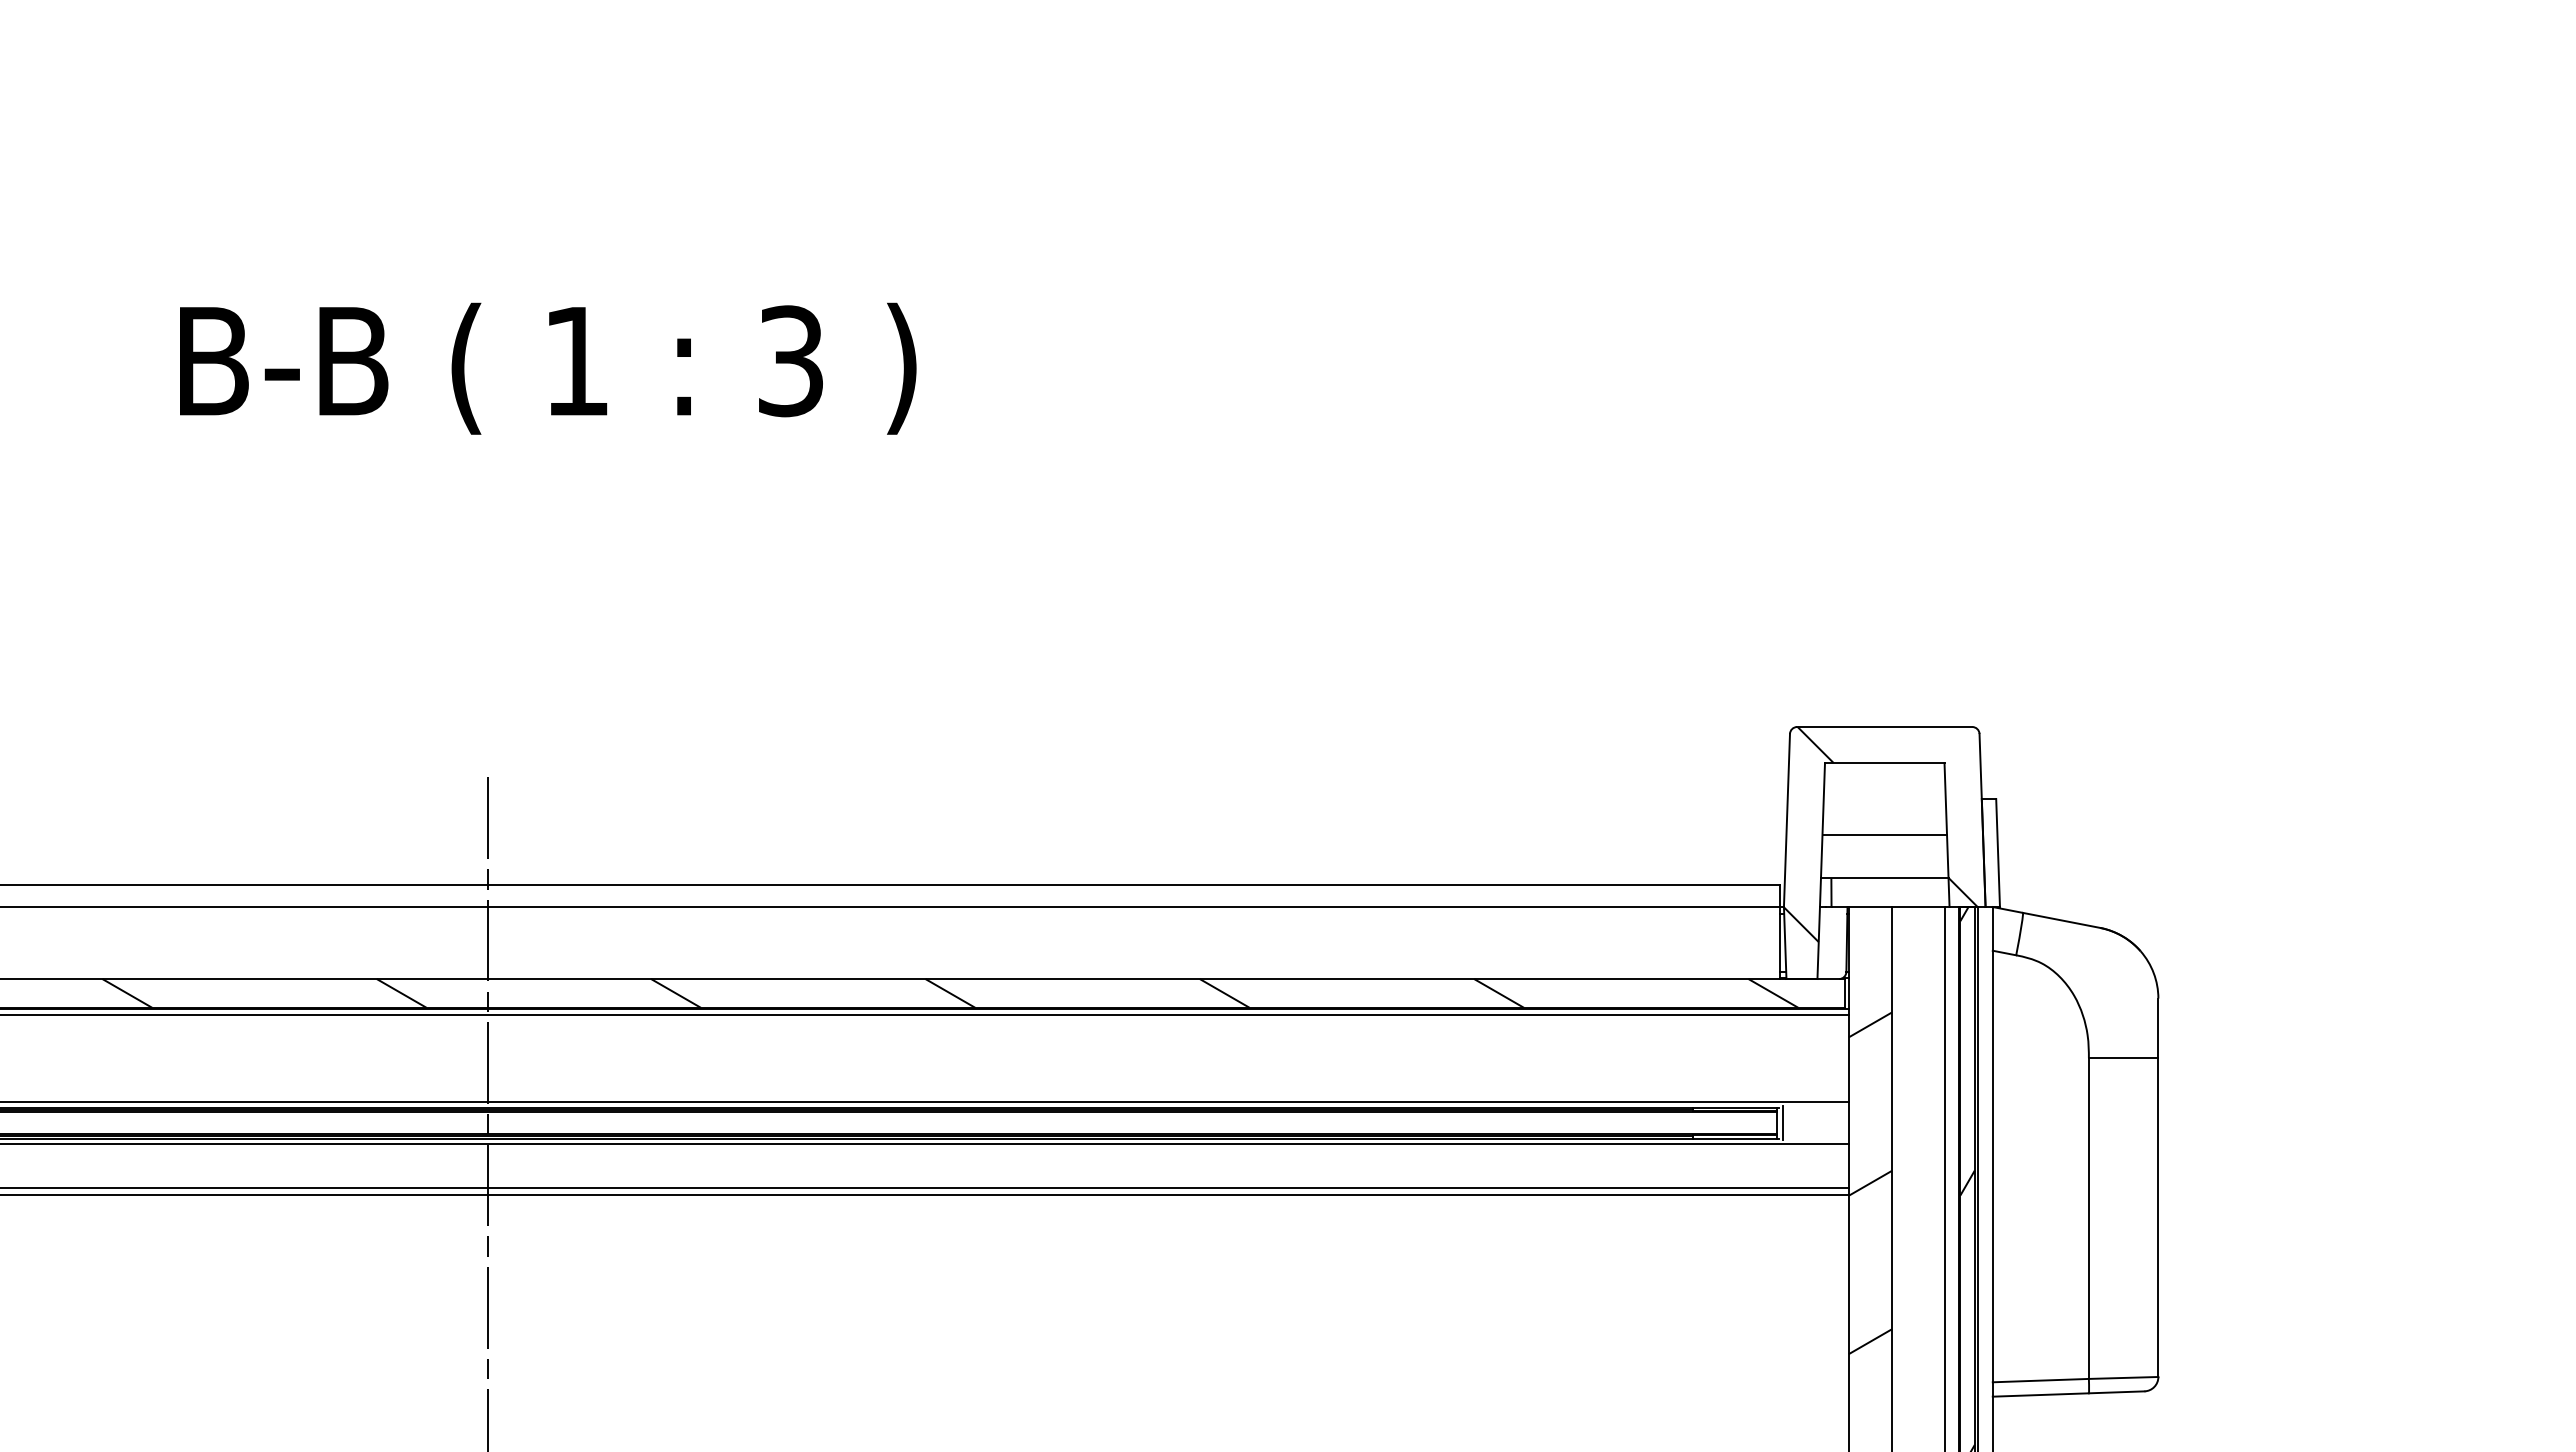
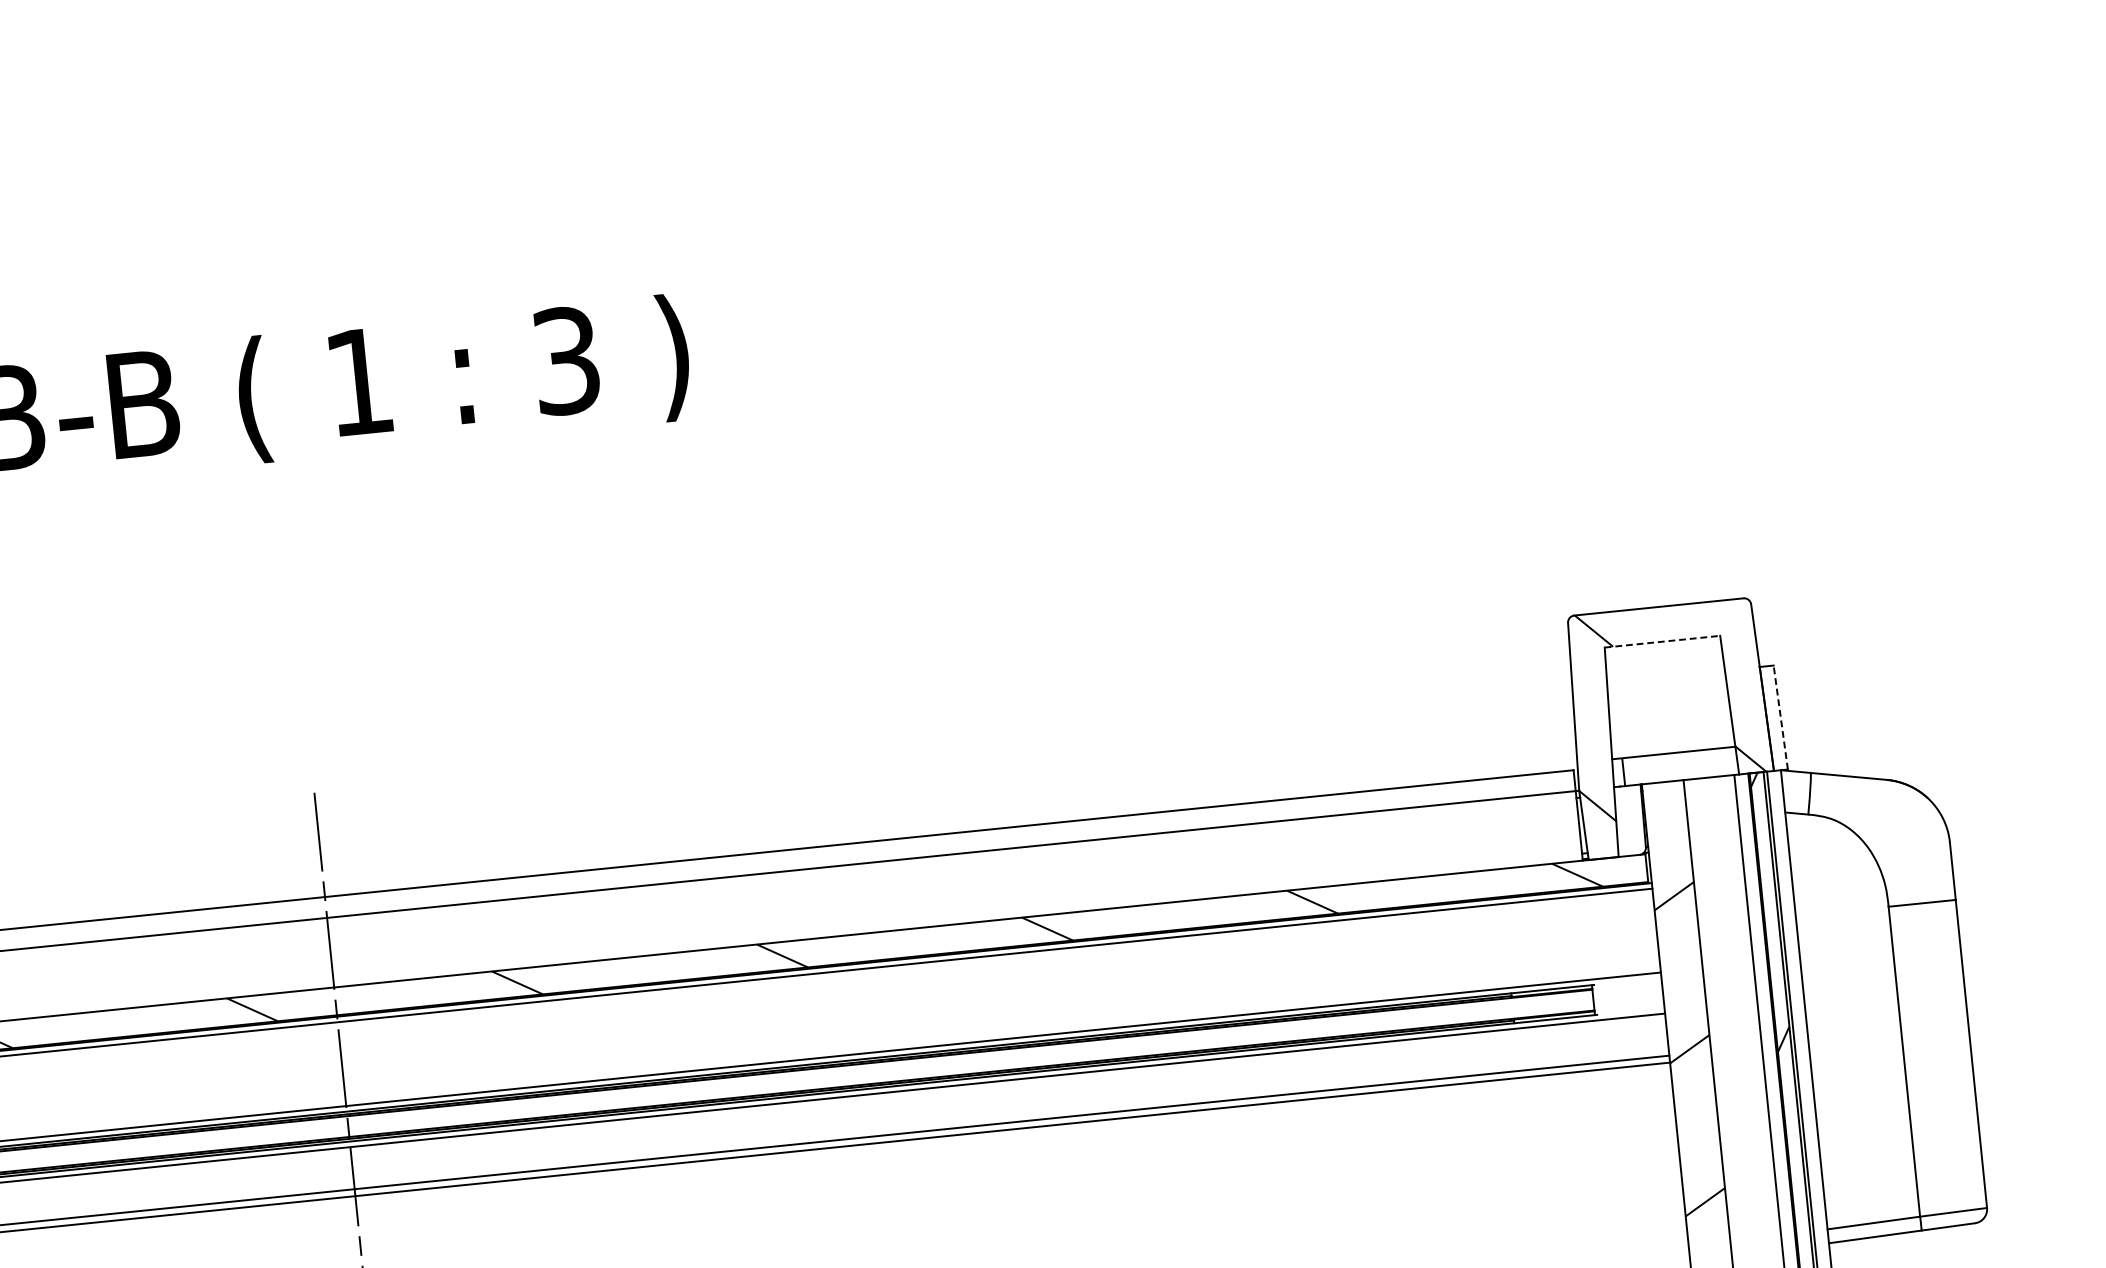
line: (1884, 763) -> (1662, 642), solid -> dashed
line: (1884, 835) -> (1669, 711), removed
line: (1998, 852) -> (1781, 717), solid -> dashed
line: (1782, 1123) -> (1599, 999), removed

